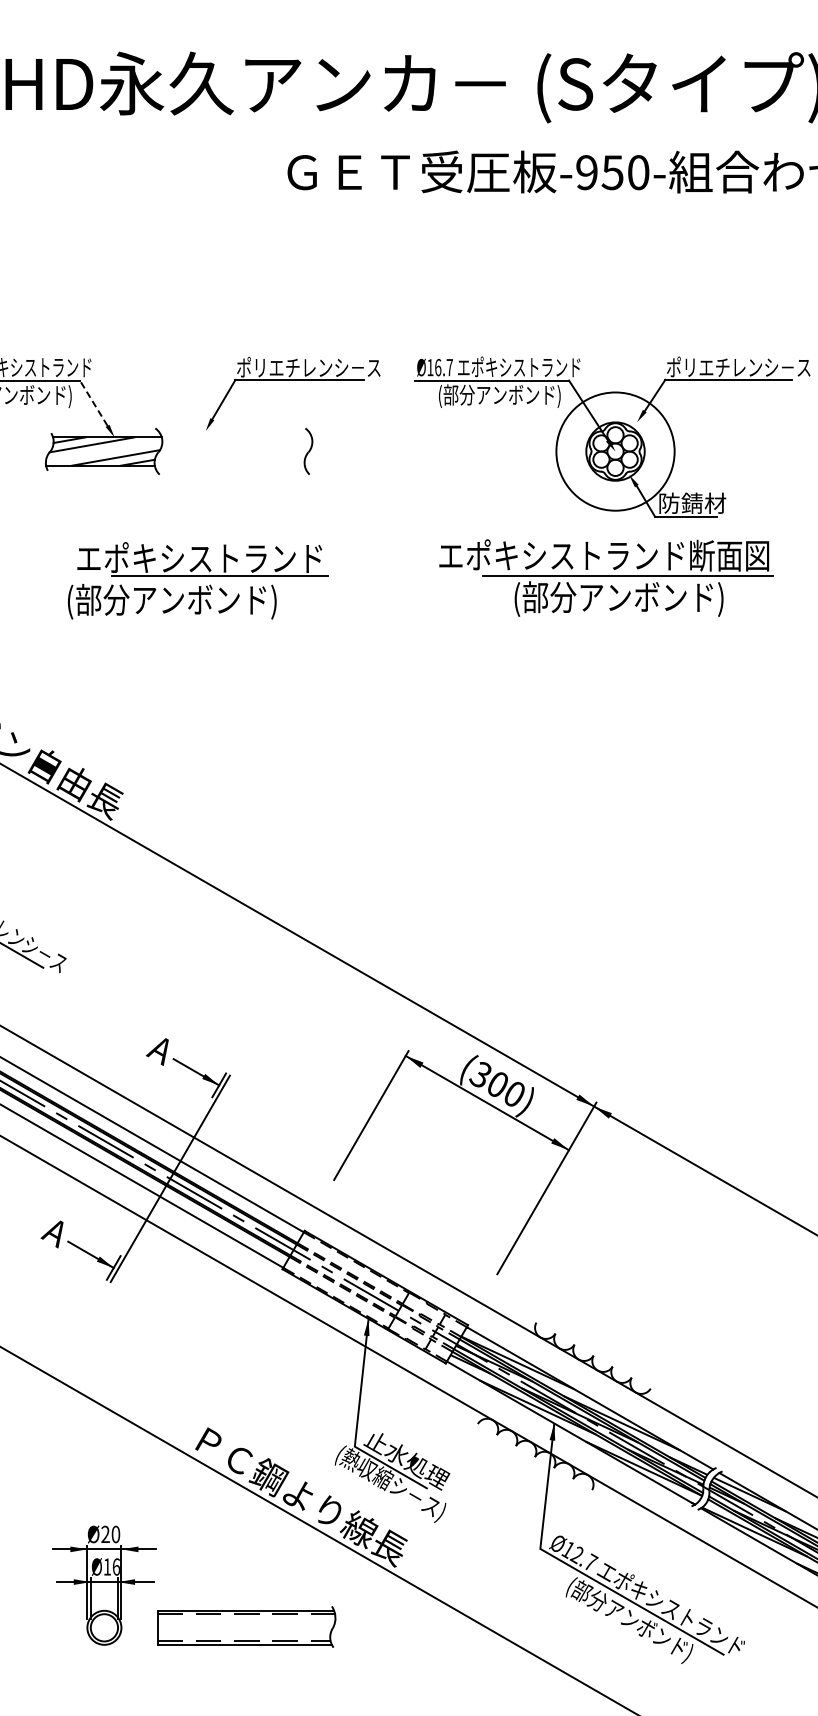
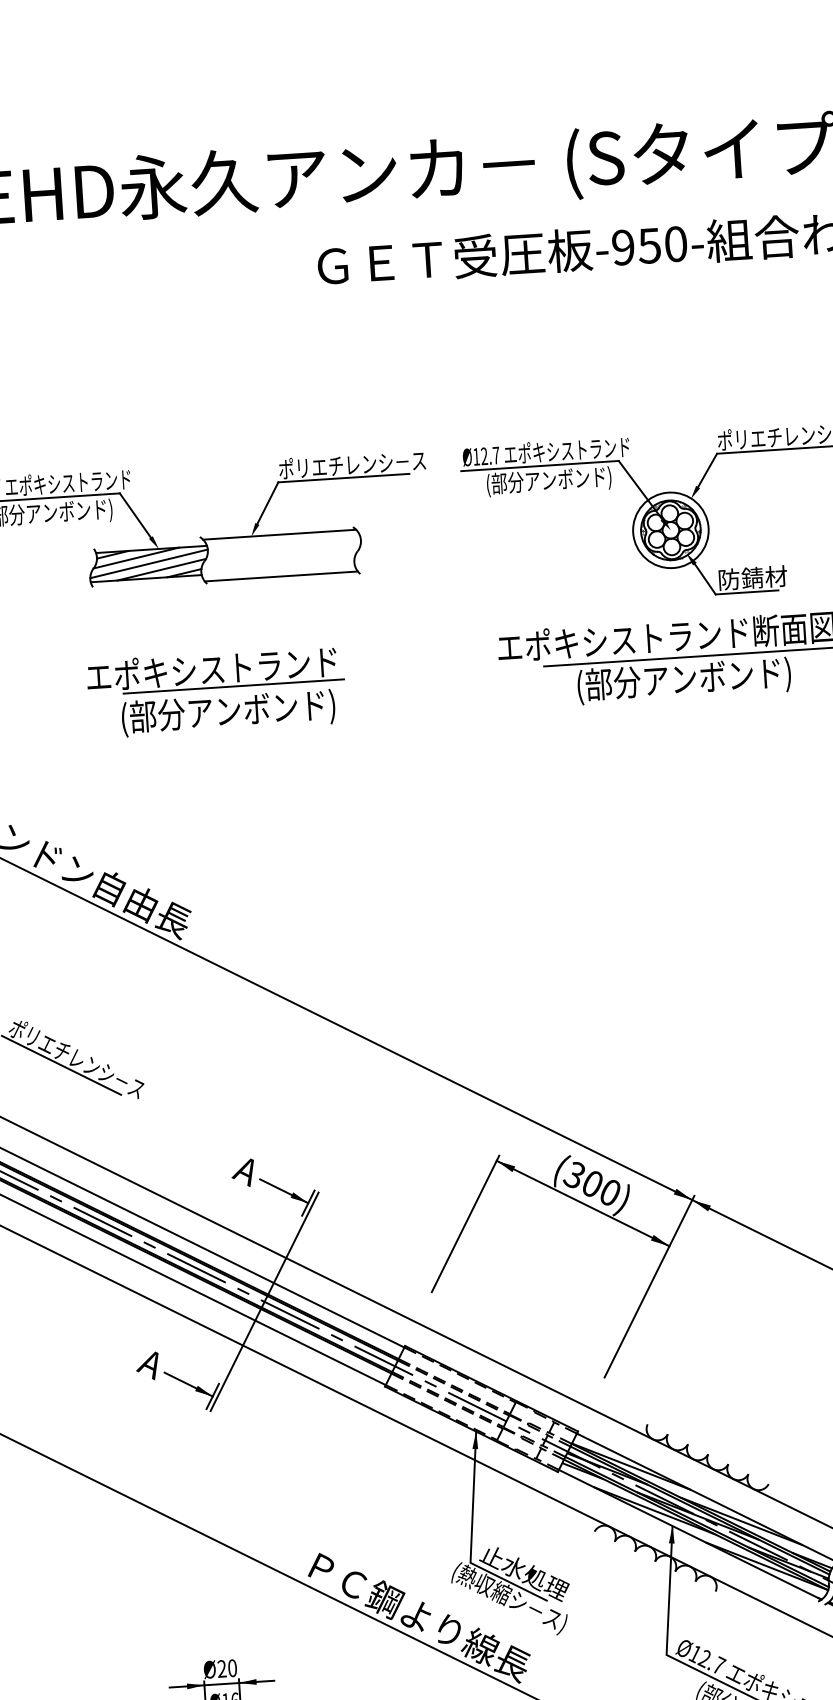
text: (438, 367) -> (484, 456), Ø16.7 -> Ø12.7
line: (93, 402) -> (134, 514), dashed -> solid
line: (233, 431) -> (279, 535), added
line: (103, 451) -> (148, 564), added
circle: (615, 451) -> (670, 530), size x0.62
hatch: (615, 451) -> (670, 530), added
line: (232, 472) -> (281, 576), added
part: (202, 559) -> (214, 670), moved

